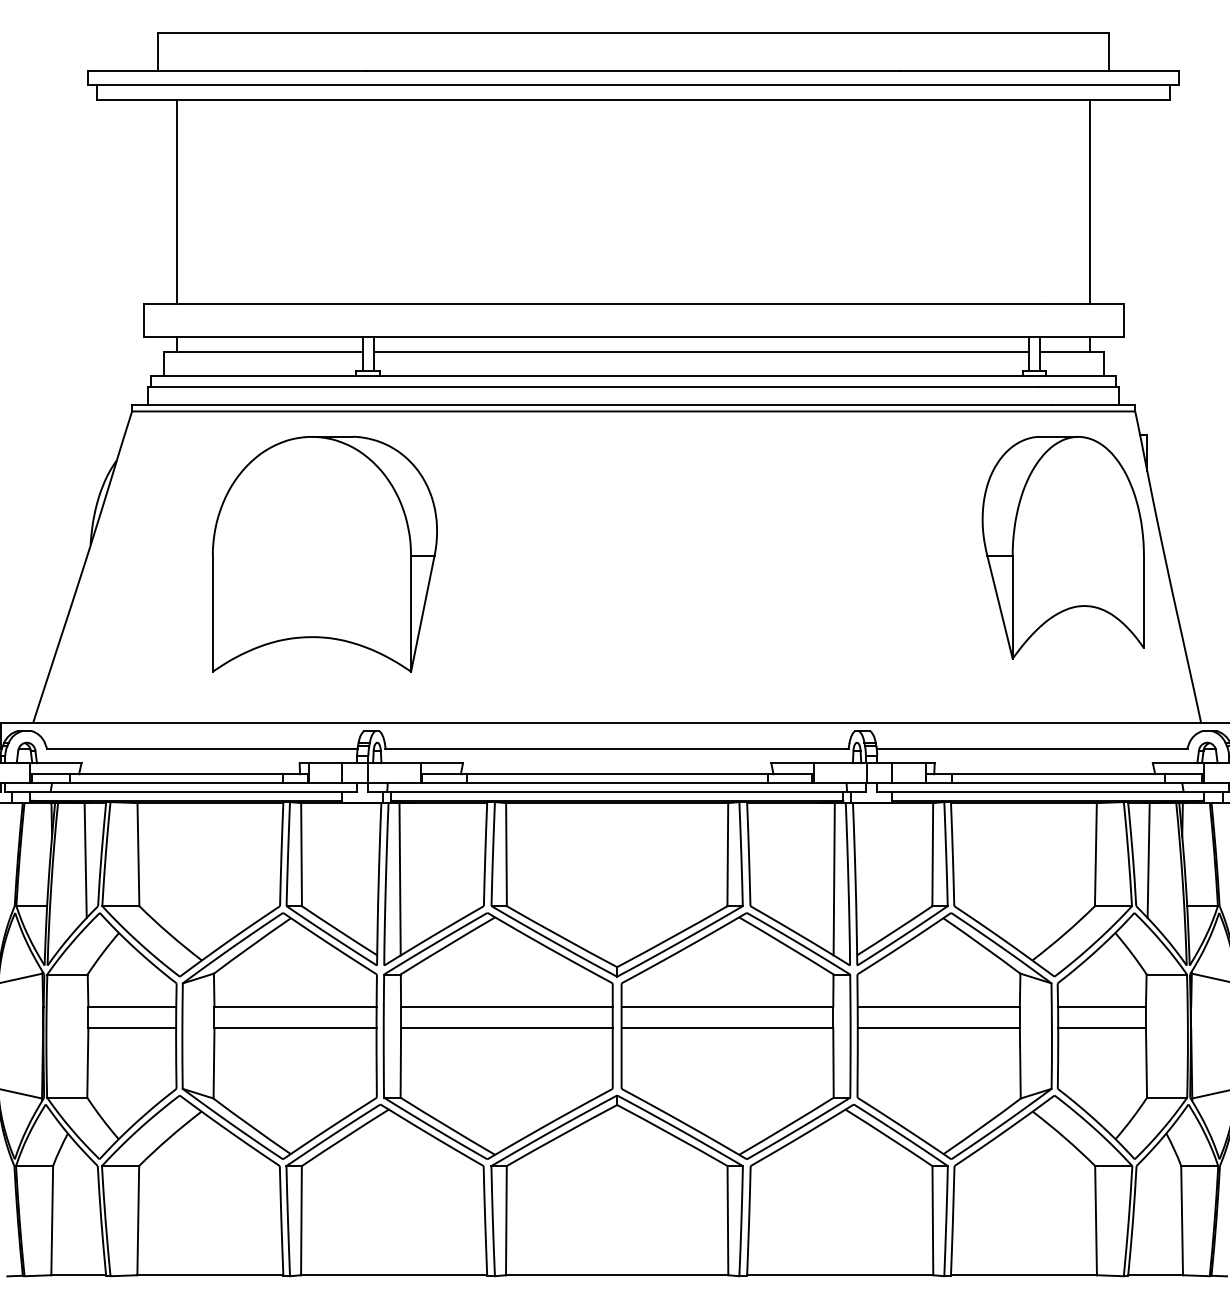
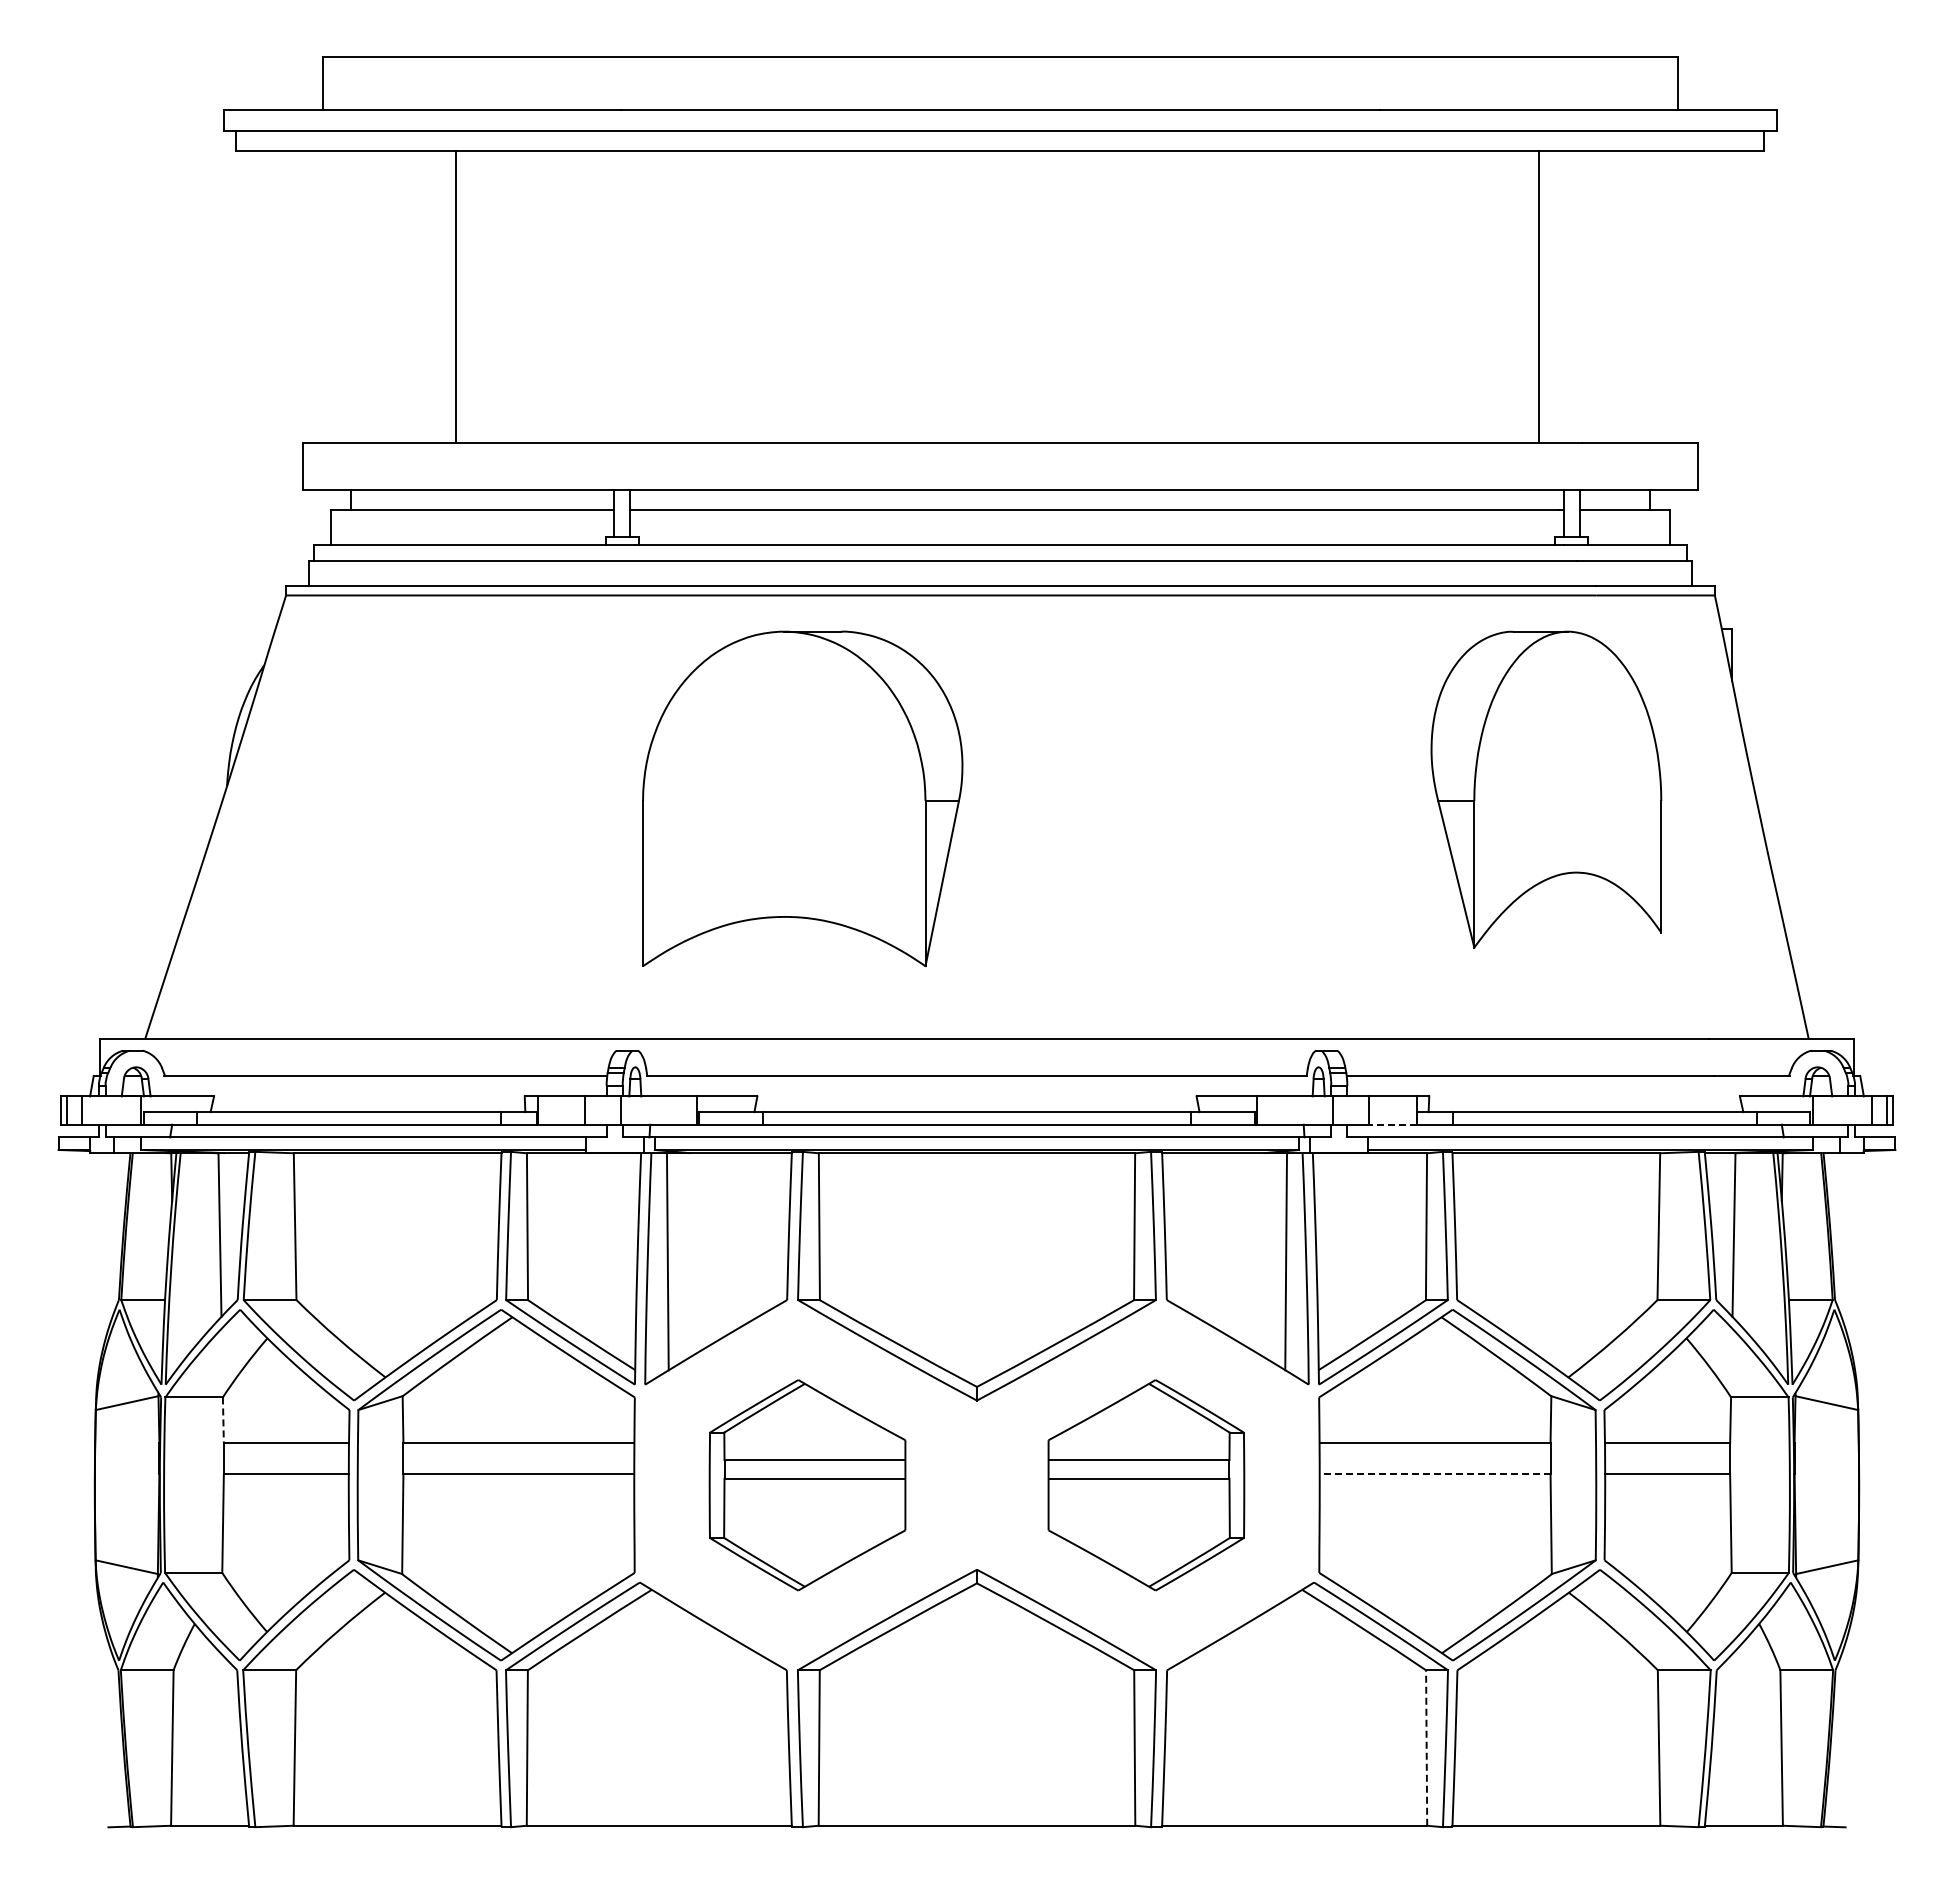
line: (177, 201) -> (455, 296), moved
line: (1090, 201) -> (1539, 296), moved
part: (1063, 547) -> (1546, 789), moved
part: (324, 554) -> (802, 798), moved
line: (908, 782) -> (1392, 1124), solid -> dashed
line: (88, 990) -> (223, 1420), solid -> dashed
line: (938, 1028) -> (1434, 1474), solid -> dashed
part: (498, 1036) -> (807, 1485), size x0.6
part: (736, 1036) -> (1146, 1485), size x0.6
line: (932, 1220) -> (1426, 1748), solid -> dashed

